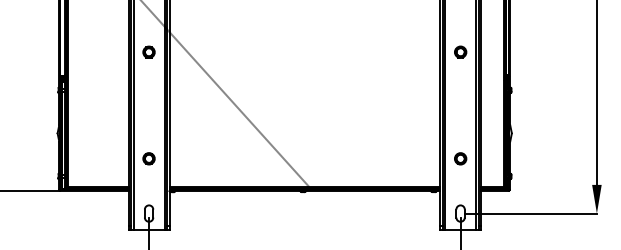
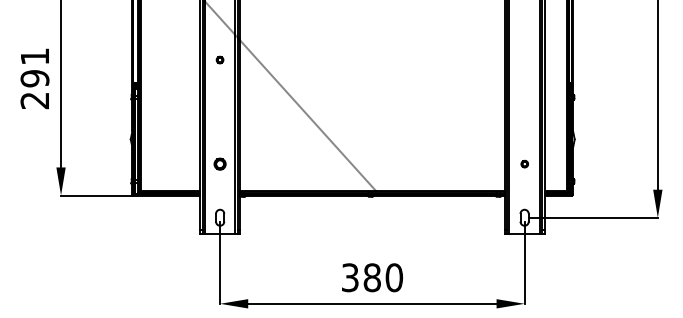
part: (148, 51) -> (219, 59), size x0.6
part: (460, 51) -> (524, 59), removed
part: (460, 158) -> (524, 163), size x0.6

